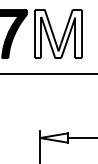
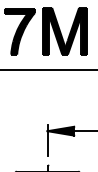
fill: (57, 33) -> (64, 30), added
fill: (53, 137) -> (60, 130), added

